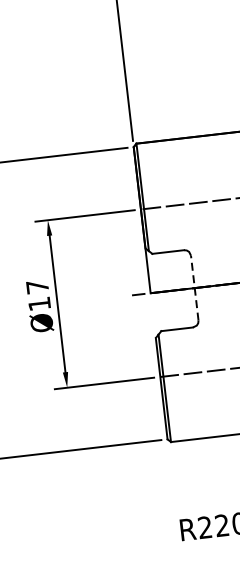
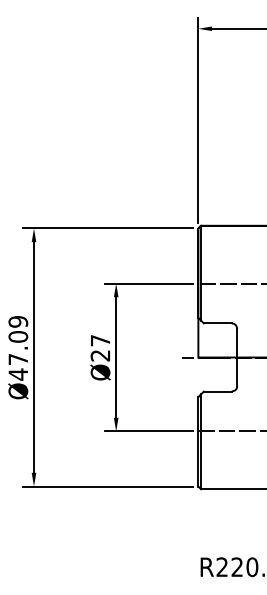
line: (194, 288) -> (237, 357), dashed -> solid
text: (38, 303) -> (99, 355), Ø17 -> Ø27

